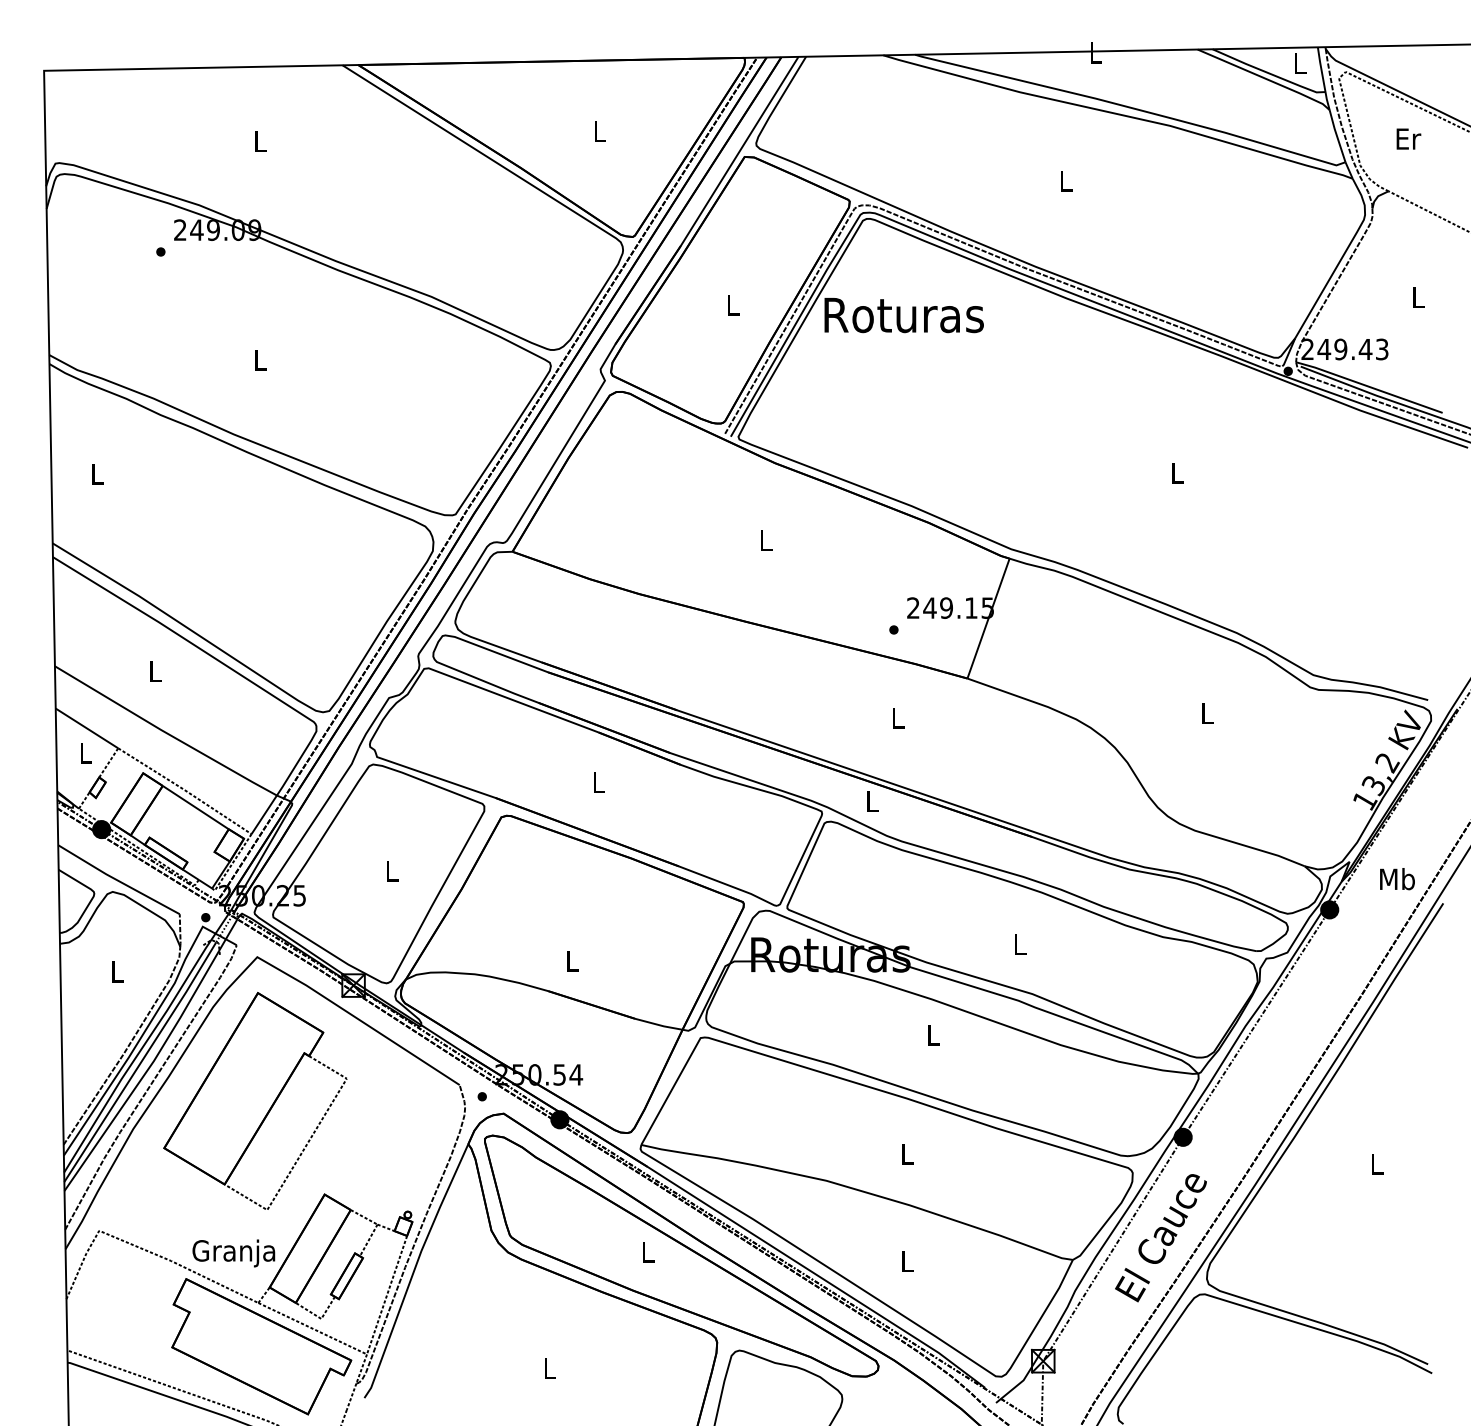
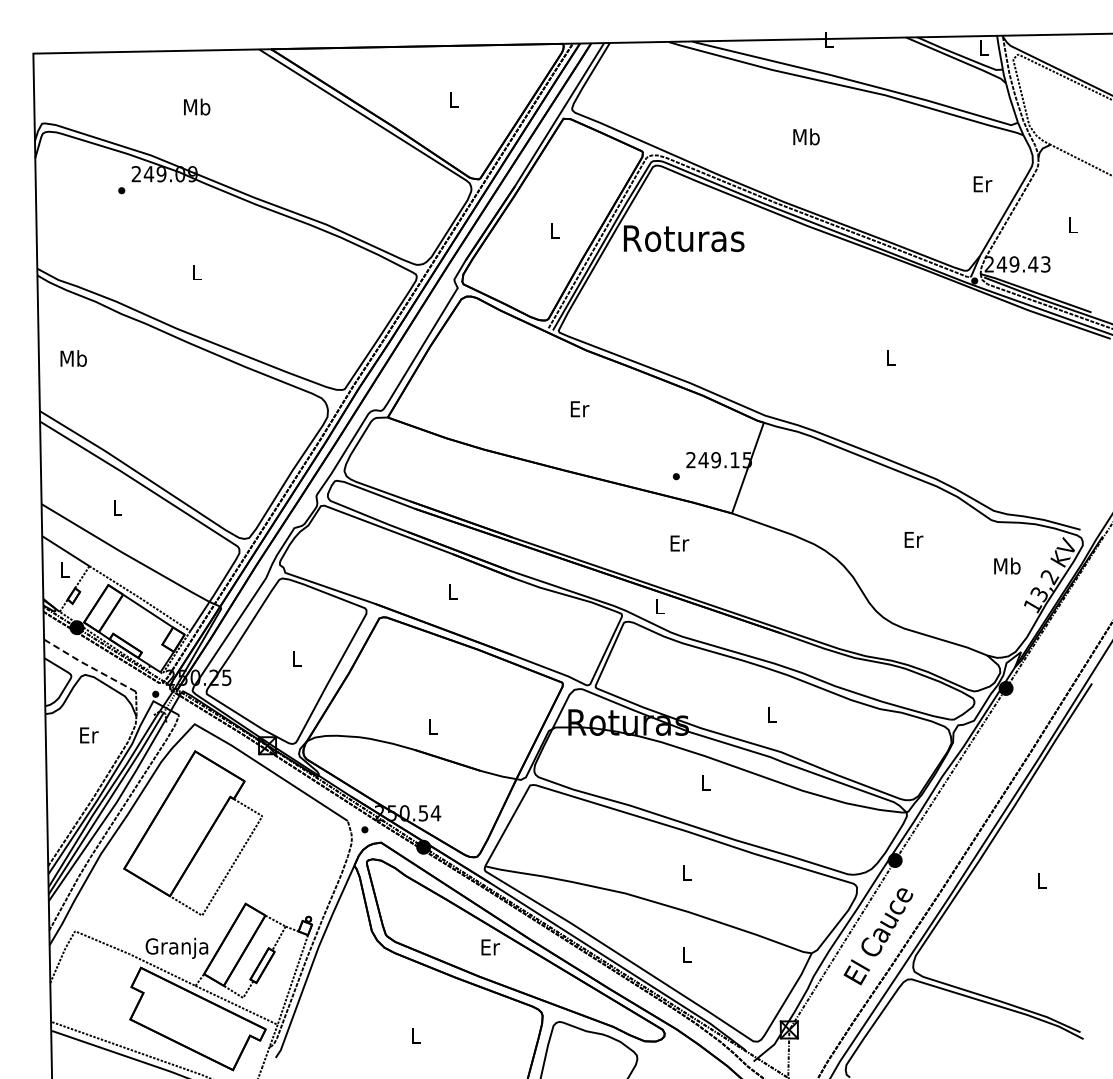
text: (1408, 139) -> (982, 184), moved
text: (261, 140) -> (197, 106), L -> Mb
text: (1065, 180) -> (806, 136), L -> Mb
text: (97, 473) -> (73, 358), L -> Mb
text: (765, 541) -> (579, 409), L -> Er
text: (1207, 713) -> (913, 539), L -> Er
text: (898, 718) -> (679, 543), L -> Er
text: (1397, 878) -> (1007, 565), moved
line: (118, 880) -> (89, 666), solid -> dashed
text: (118, 972) -> (89, 735), L -> Er
text: (648, 1252) -> (490, 947), L -> Er

